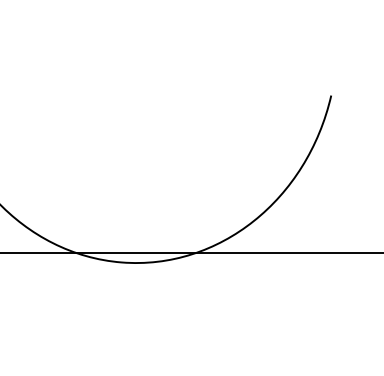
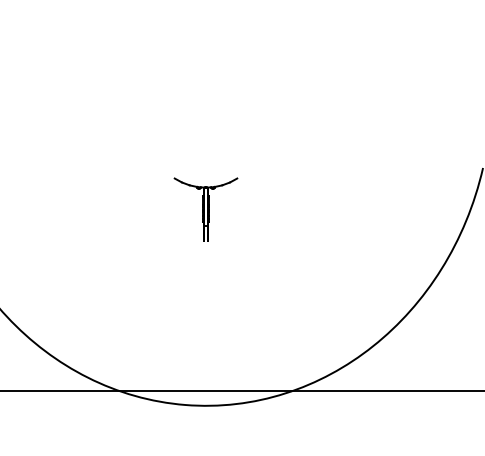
part: (136, 124) -> (206, 209), added

